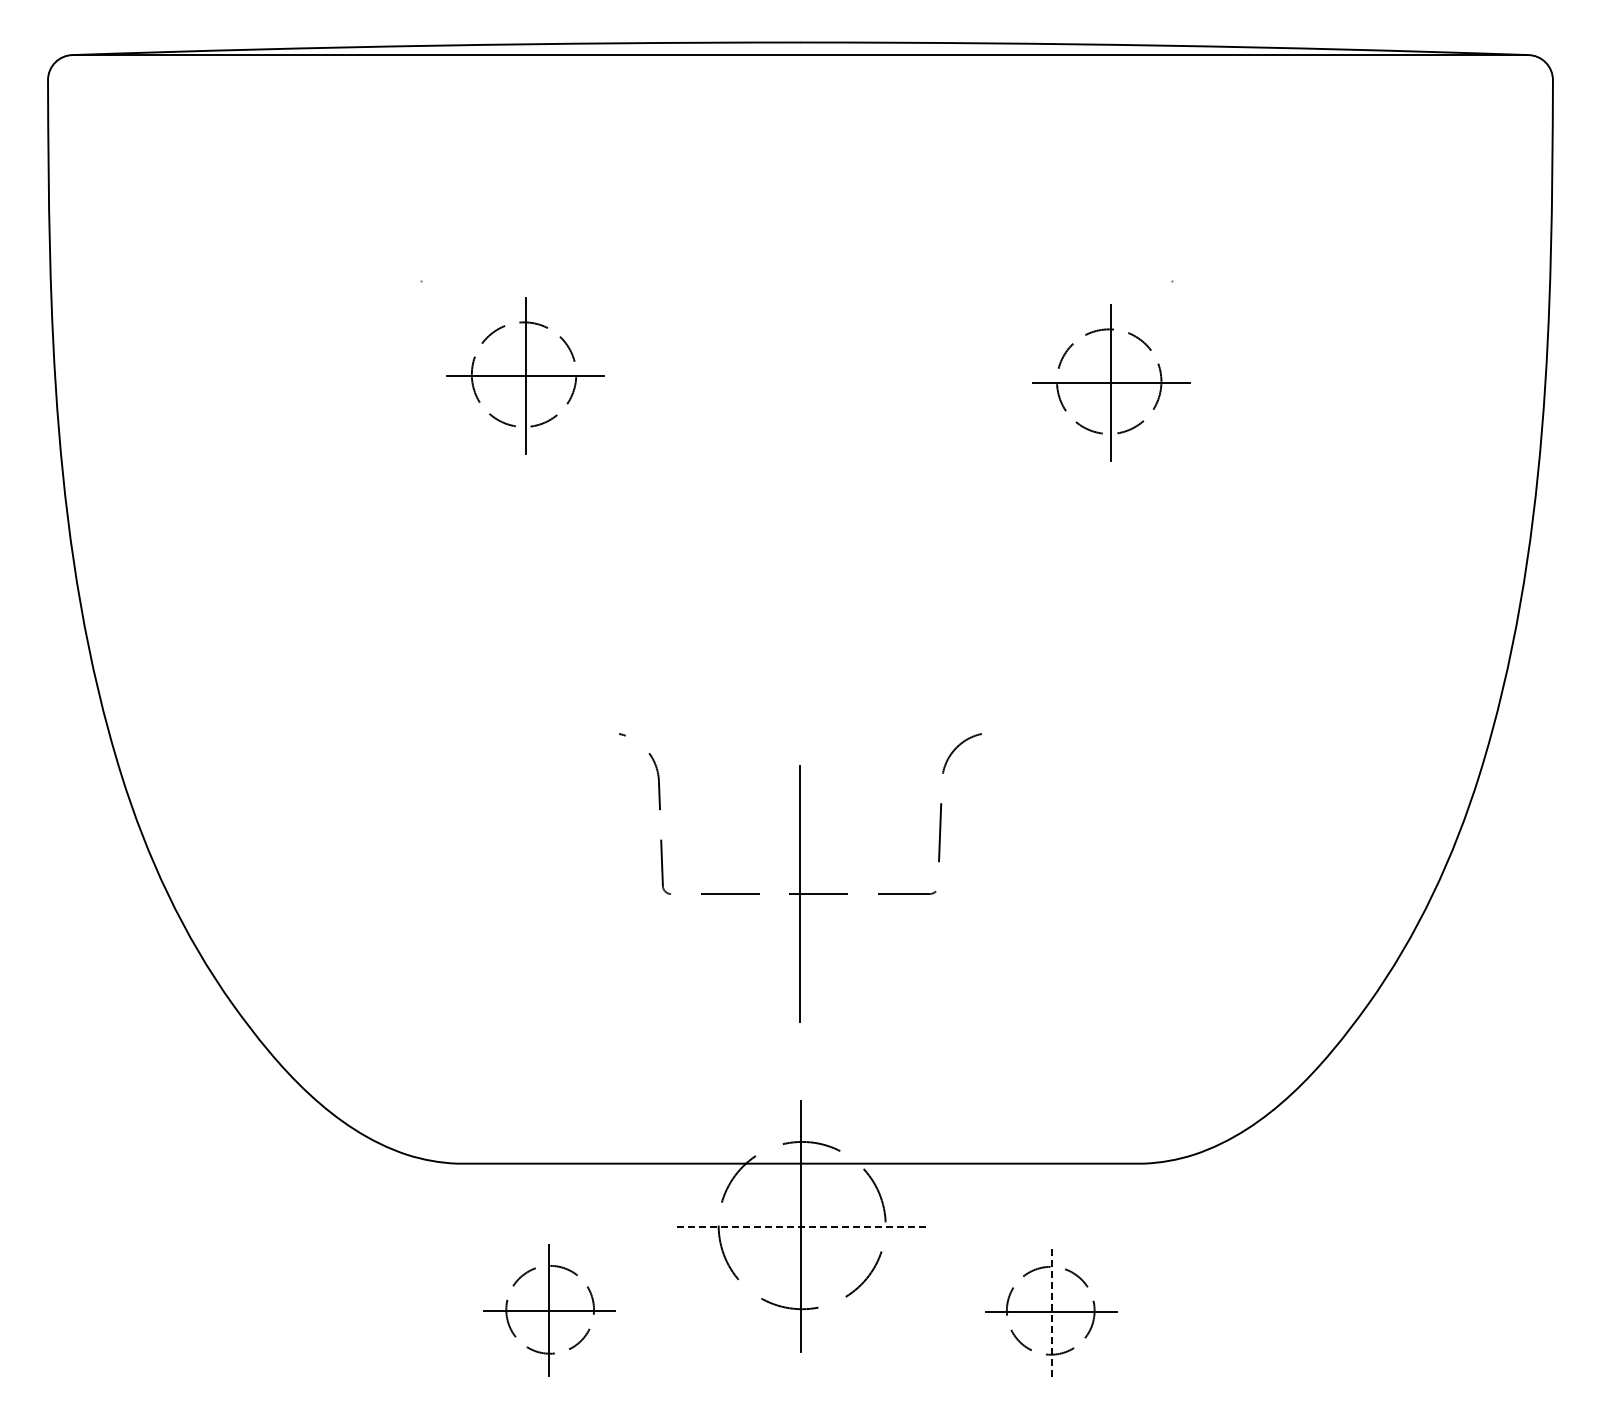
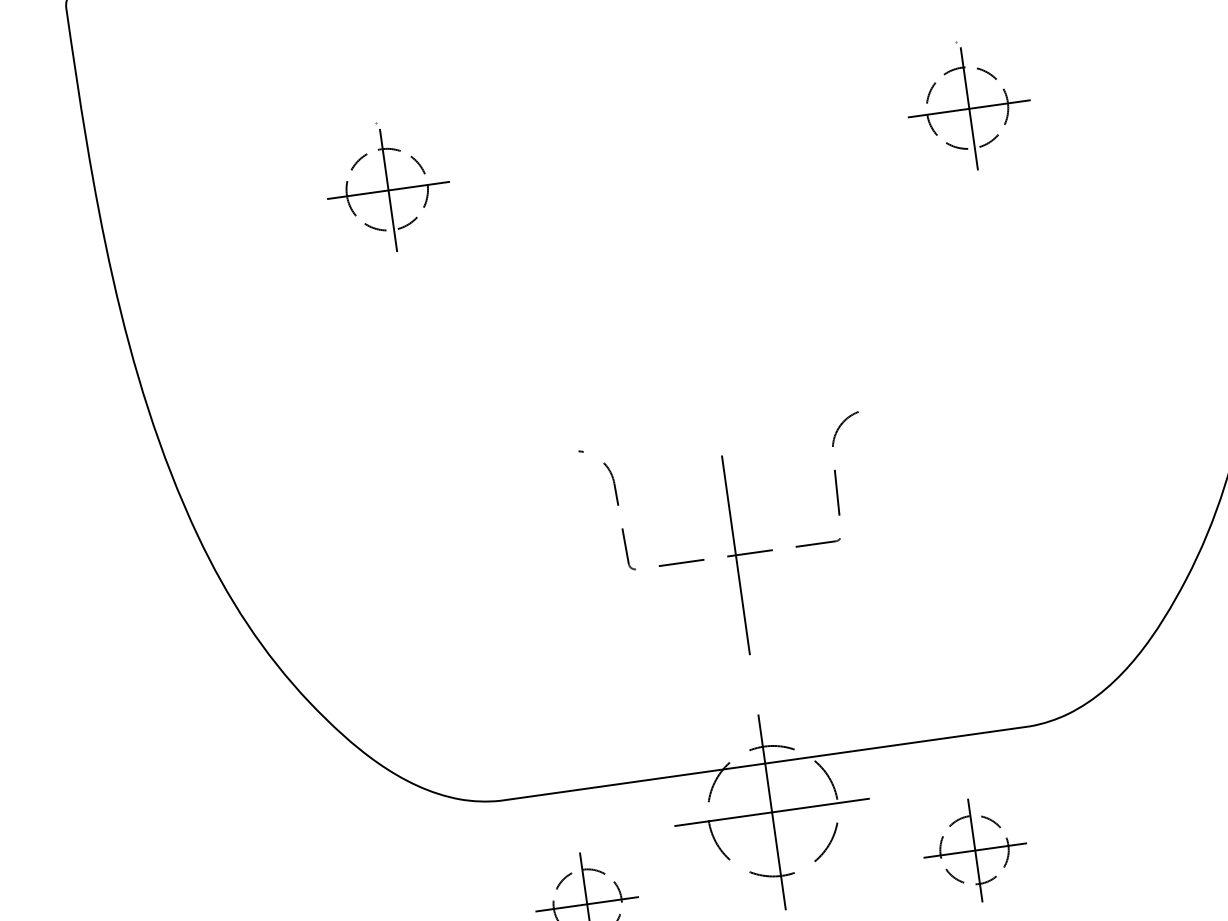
part: (525, 375) -> (388, 190), moved
part: (1111, 382) -> (969, 108), moved
line: (800, 1226) -> (772, 812), dashed -> solid
line: (1051, 1311) -> (975, 850), dashed -> solid

